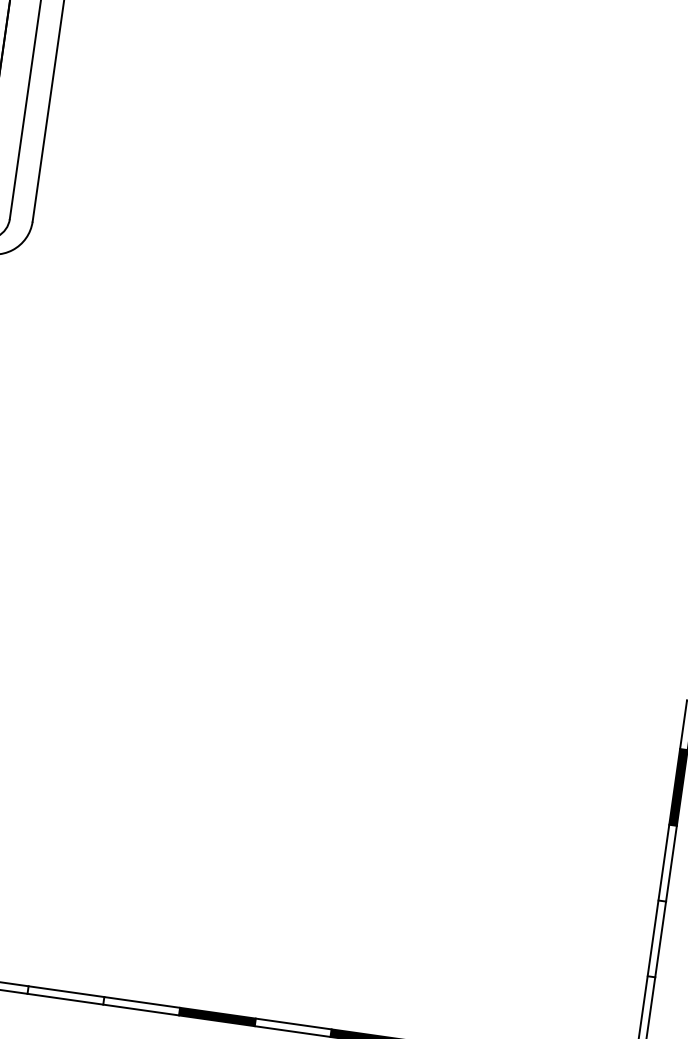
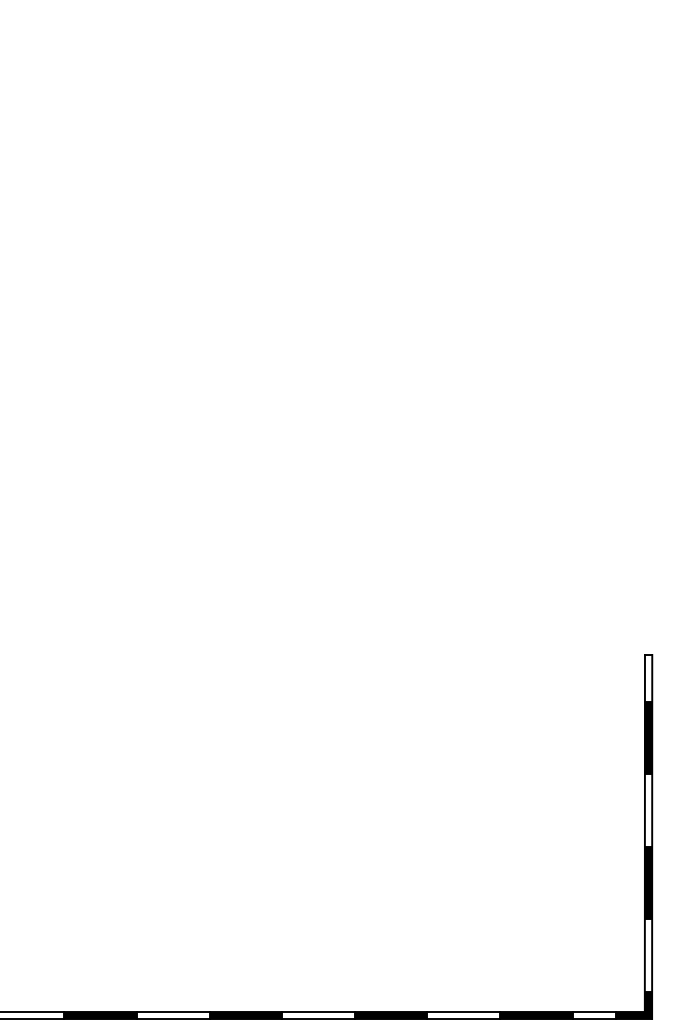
fill: (656, 938) -> (648, 882), added
fill: (65, 994) -> (100, 1014), added

